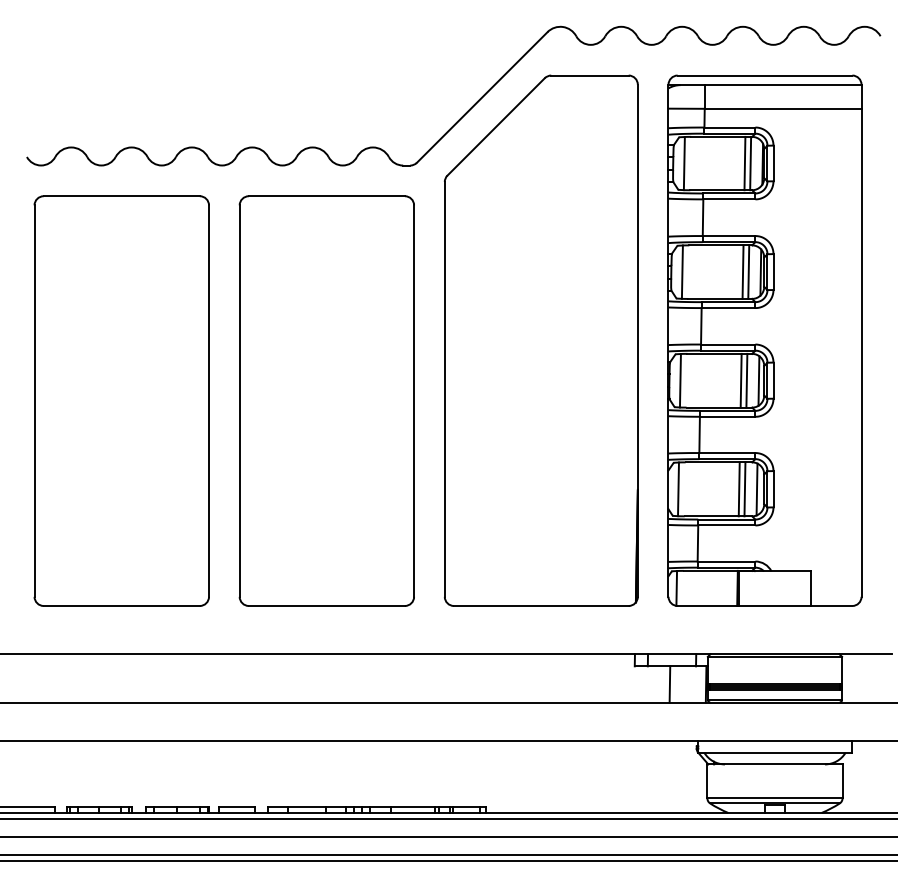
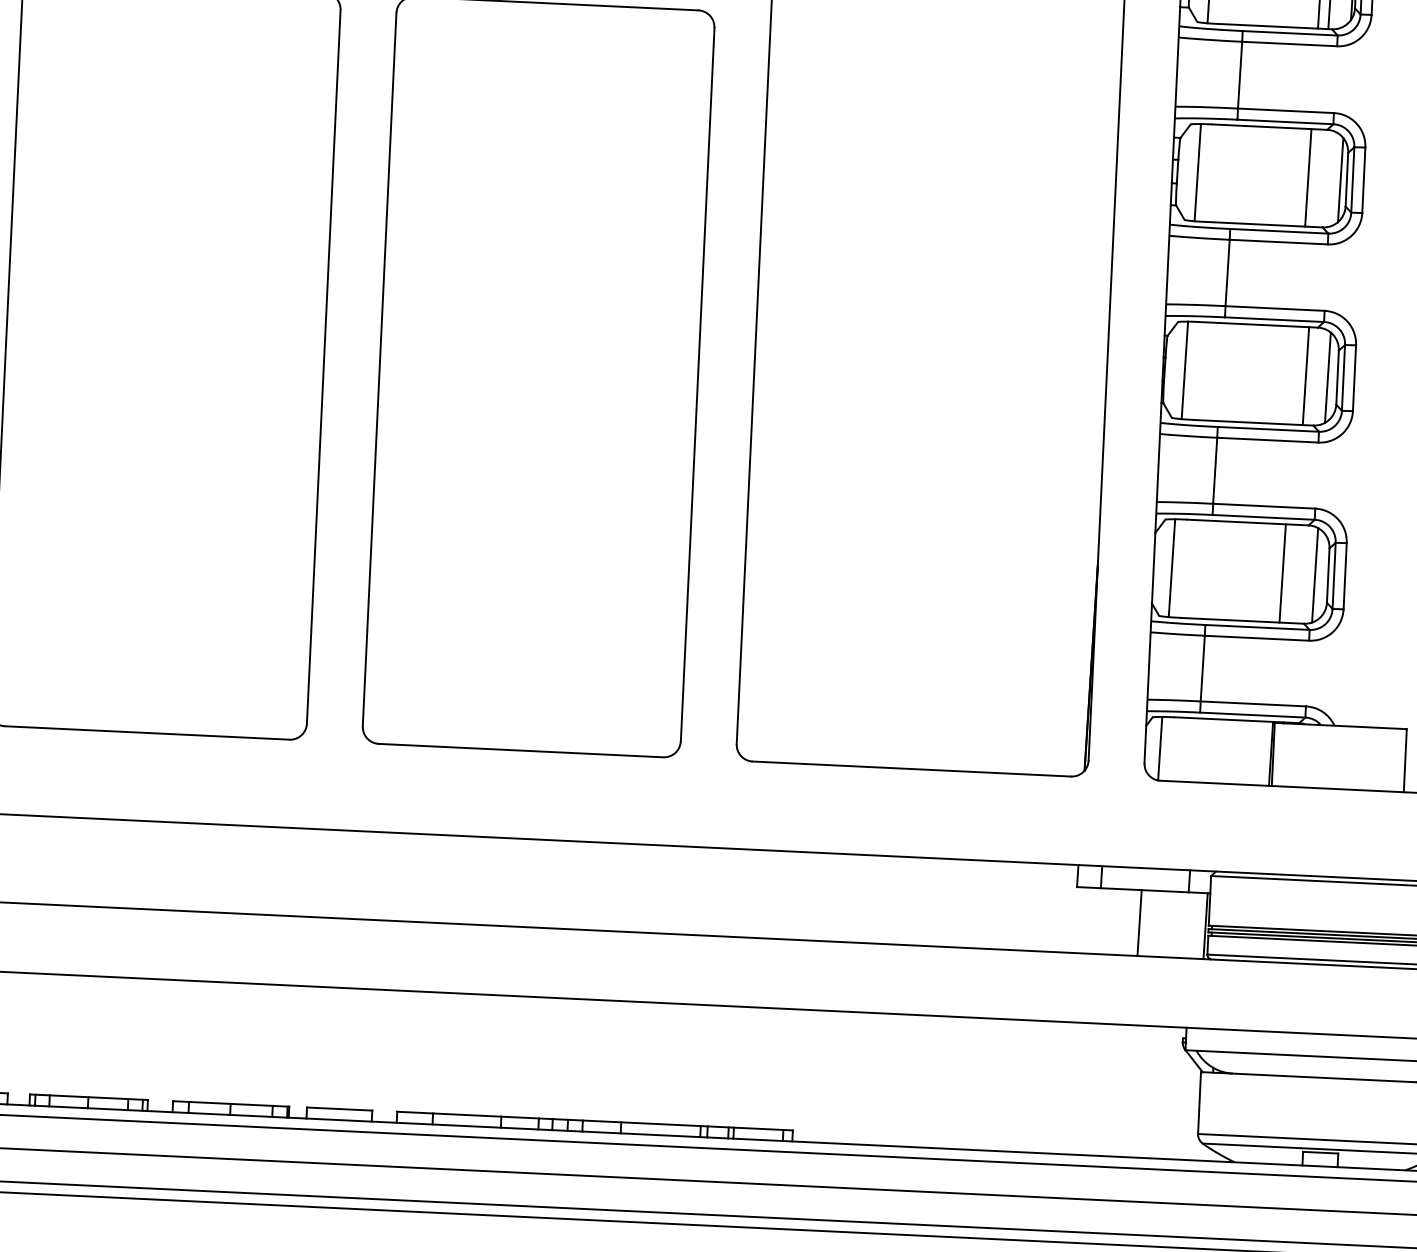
line: (748, 271) -> (1318, 177), removed
line: (740, 380) -> (1294, 375), removed
line: (744, 489) -> (1292, 574), removed

